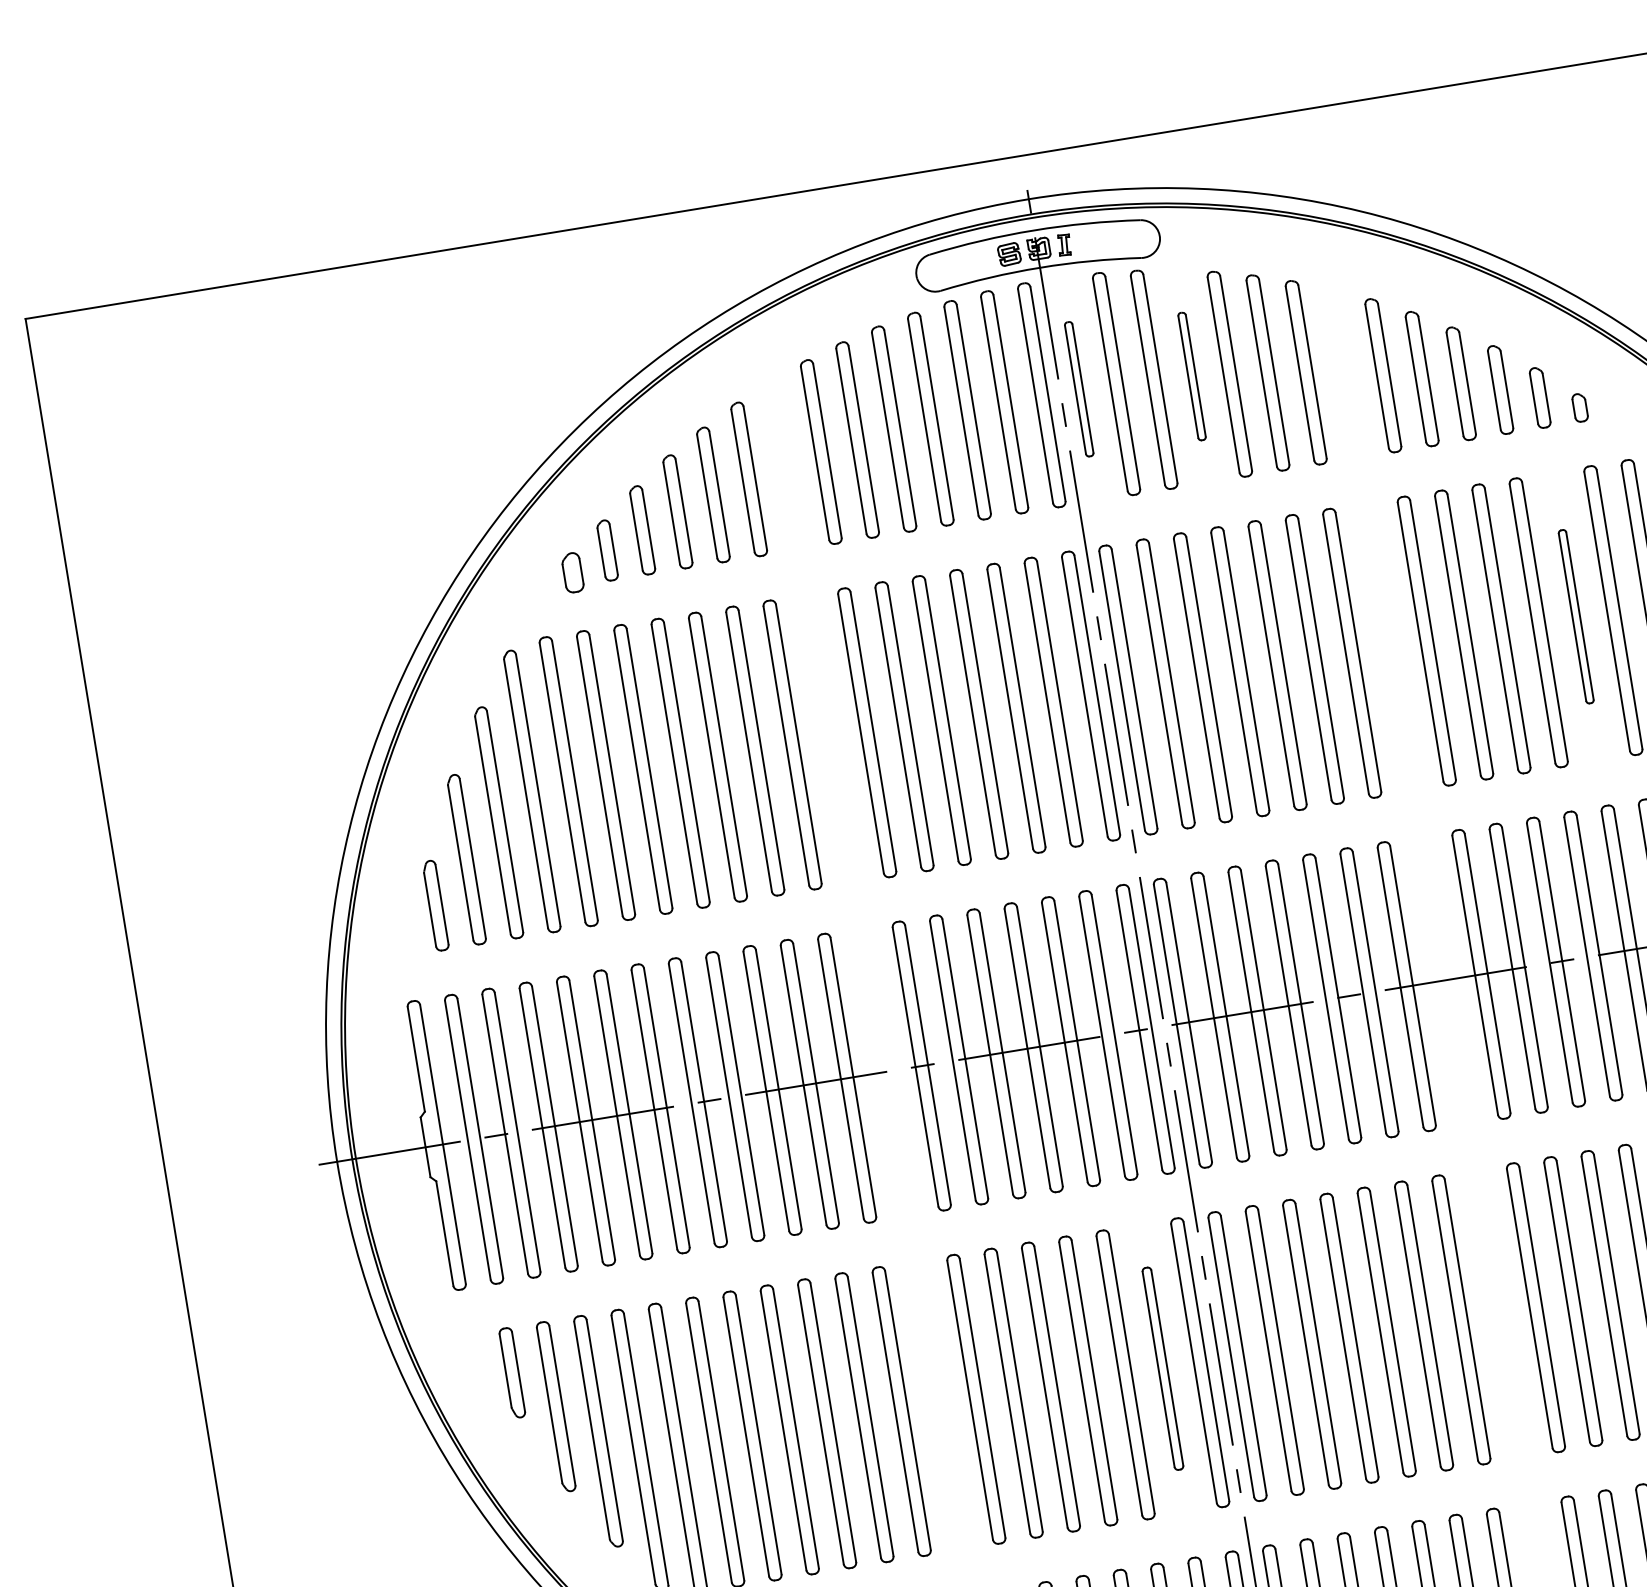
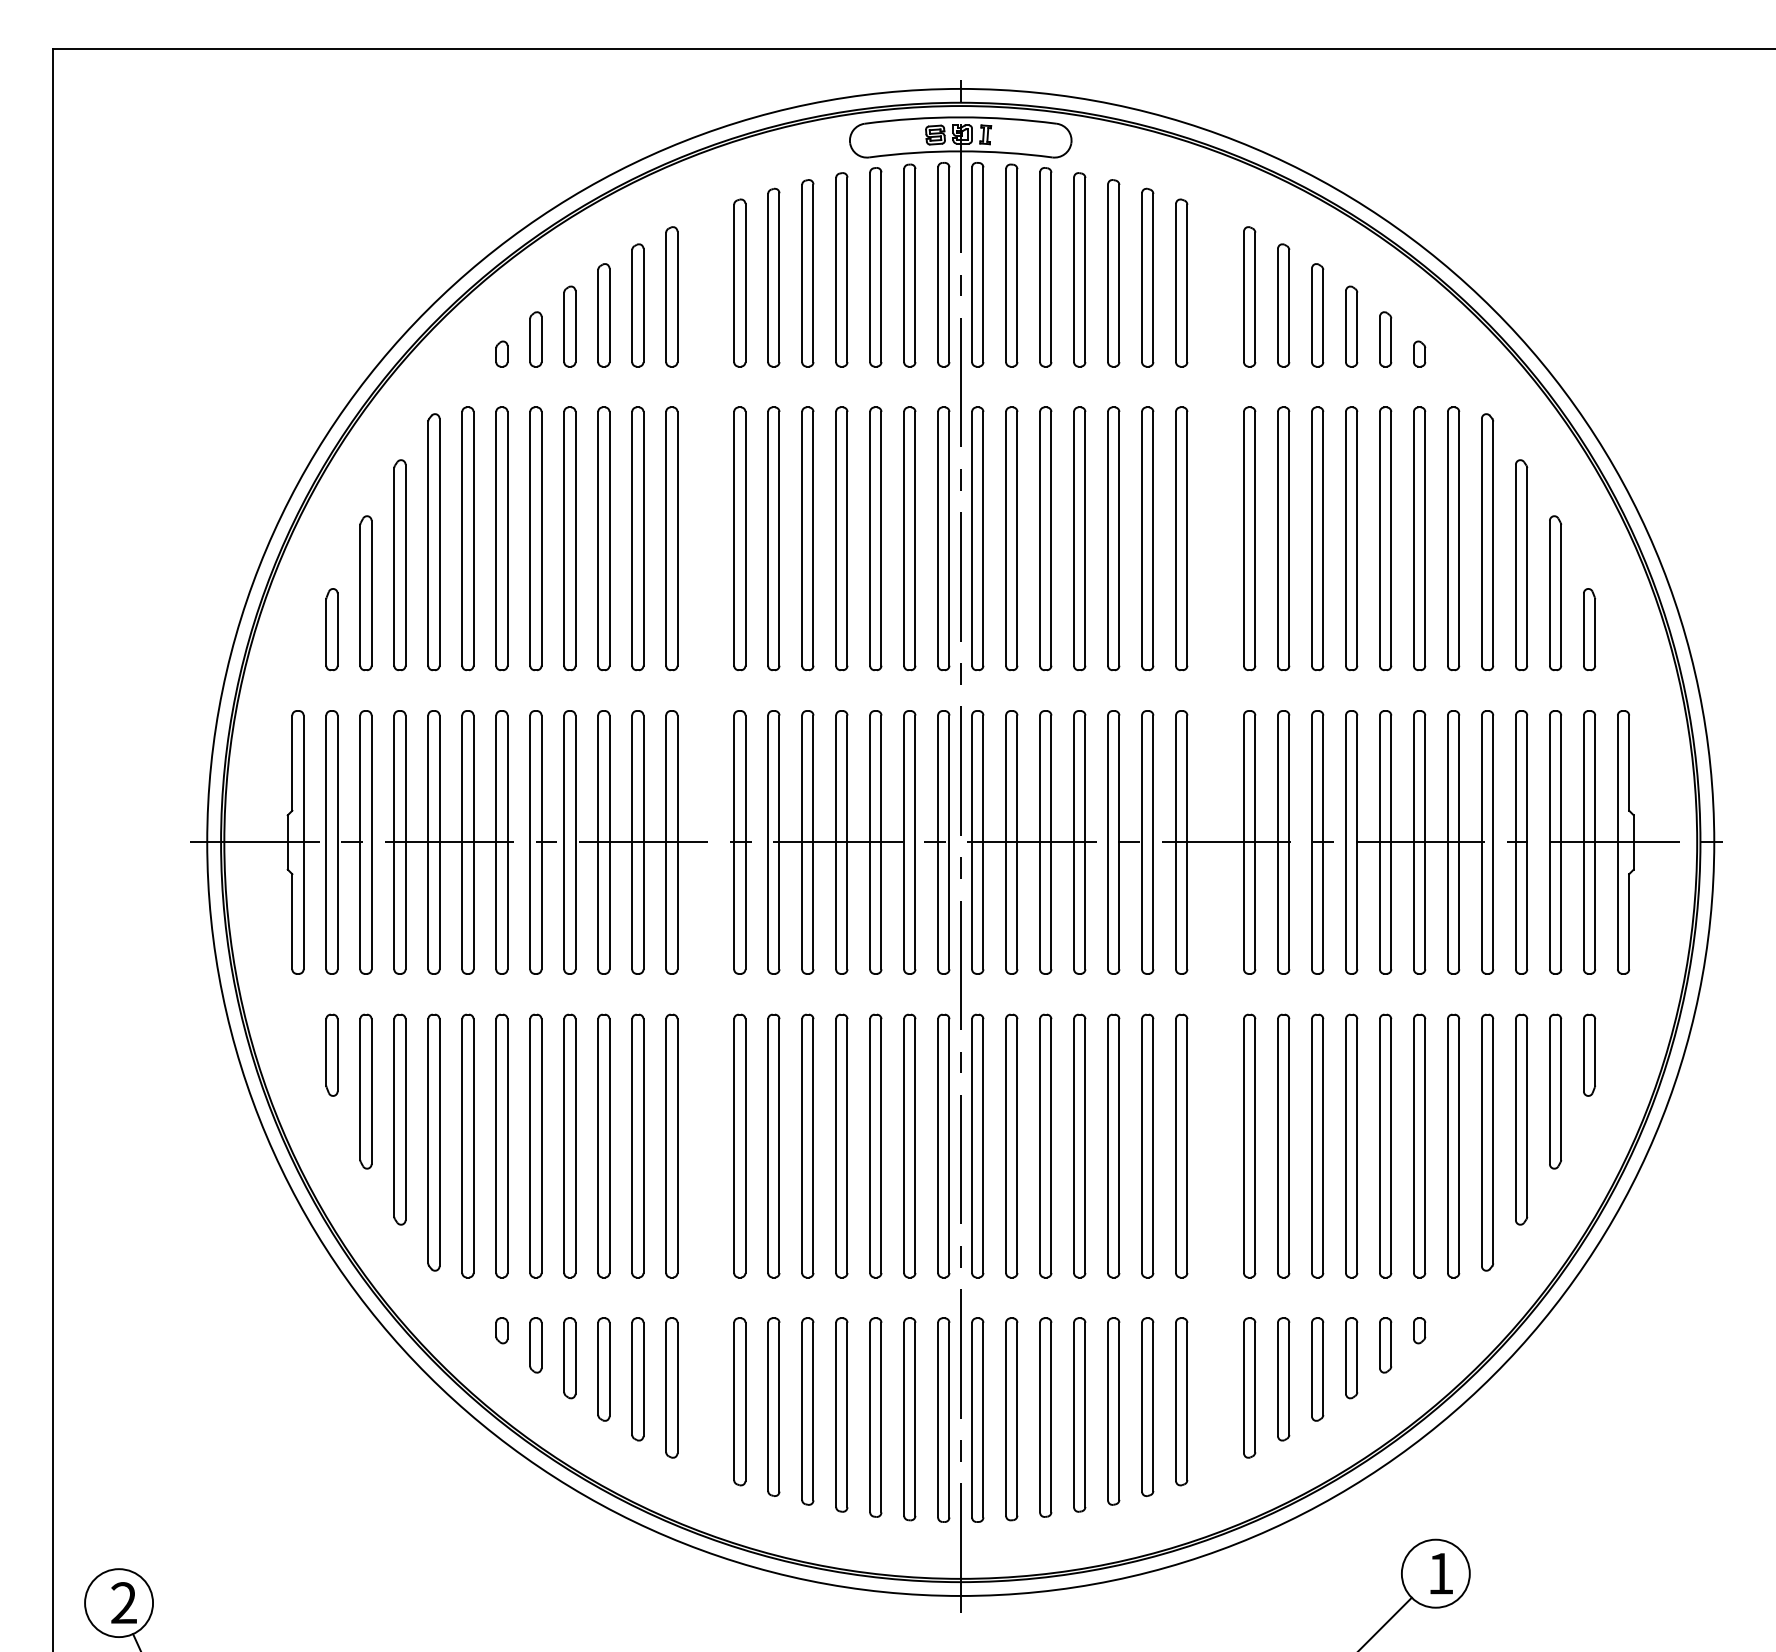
part: (1191, 376) -> (1079, 269), size x1.67
part: (1078, 388) -> (977, 264), size x1.67
part: (572, 572) -> (501, 353), size x0.71
part: (1575, 616) -> (1385, 538), size x1.67
part: (1162, 1368) -> (909, 1145), size x1.43

